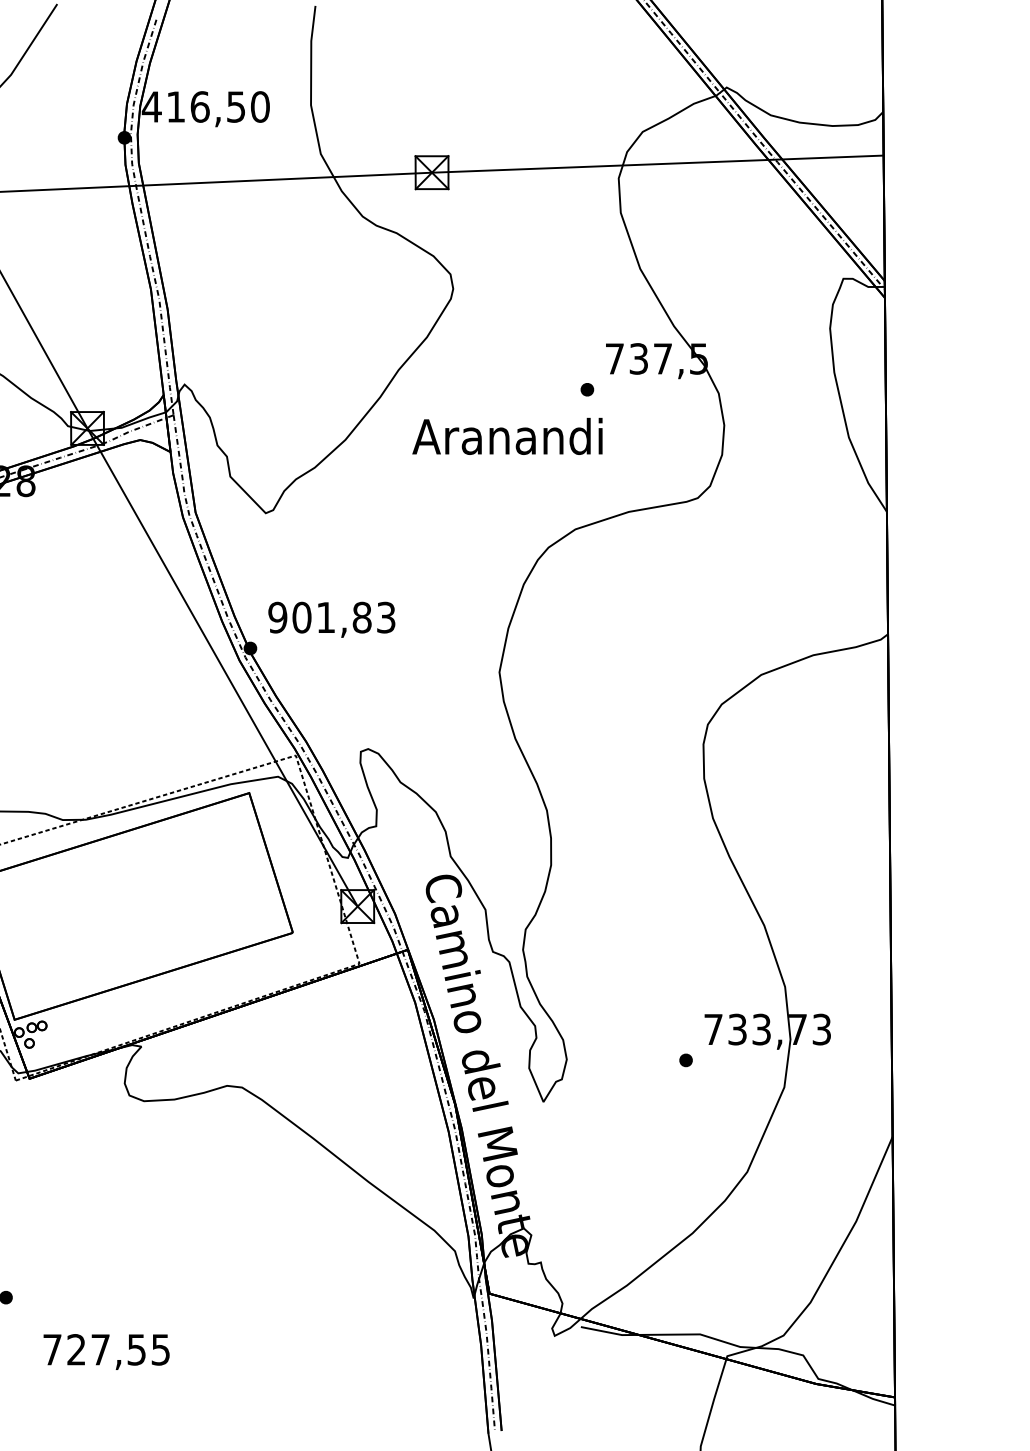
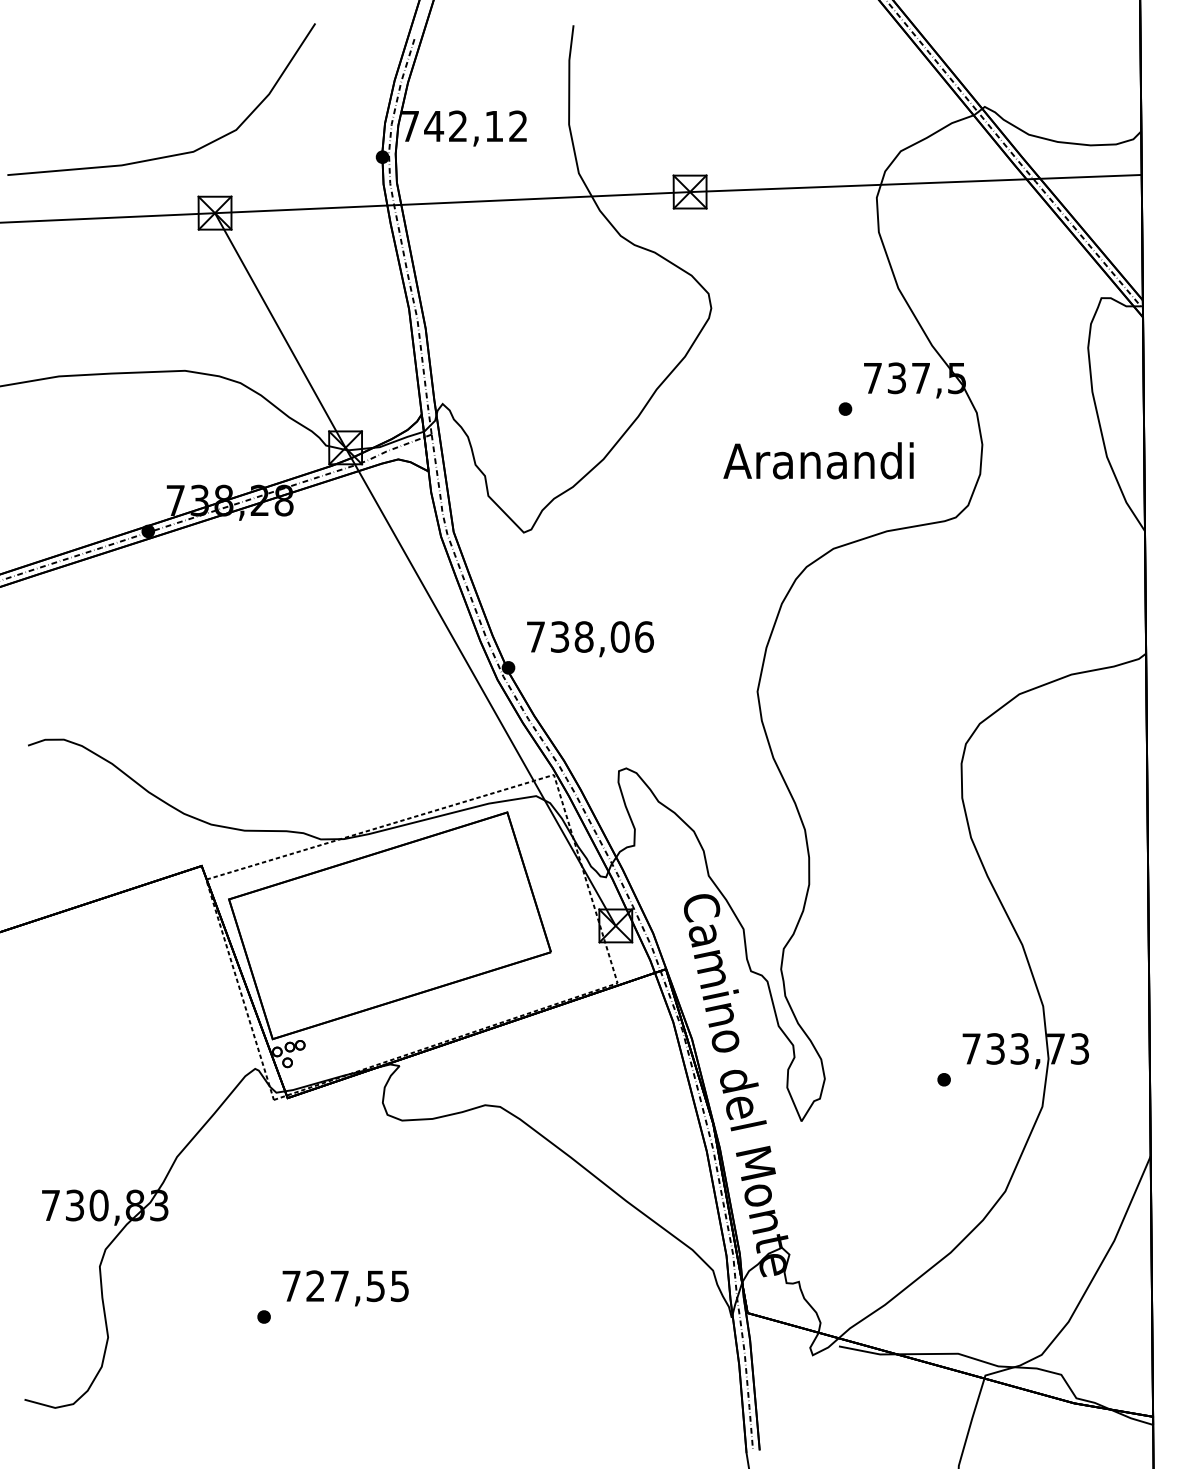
text: (205, 107) -> (463, 126), 416,50 -> 742,12
text: (507, 436) -> (818, 460), moved
text: (332, 617) -> (590, 636), 901,83 -> 738,06
text: (106, 1352) -> (345, 1288), moved

